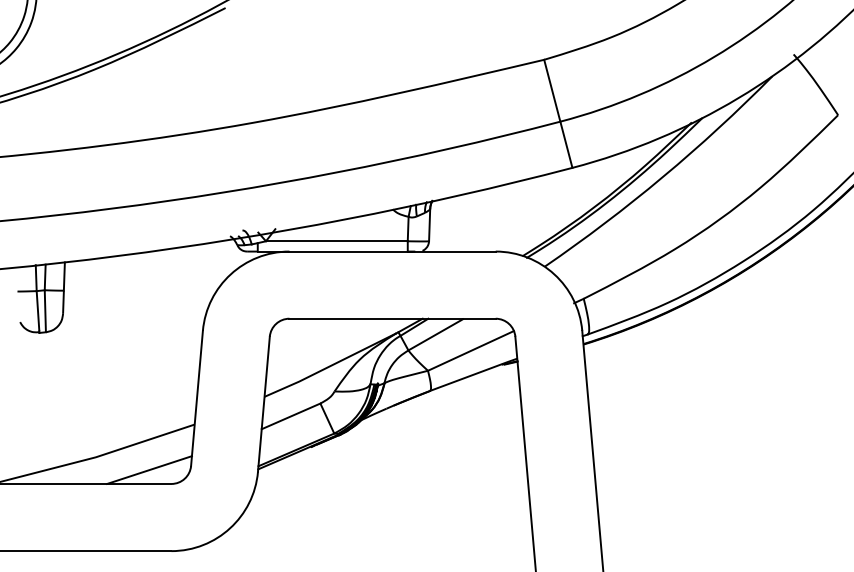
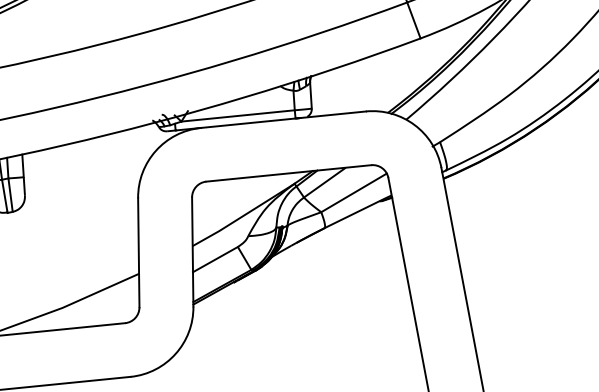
line: (149, 469) -> (106, 313), removed

